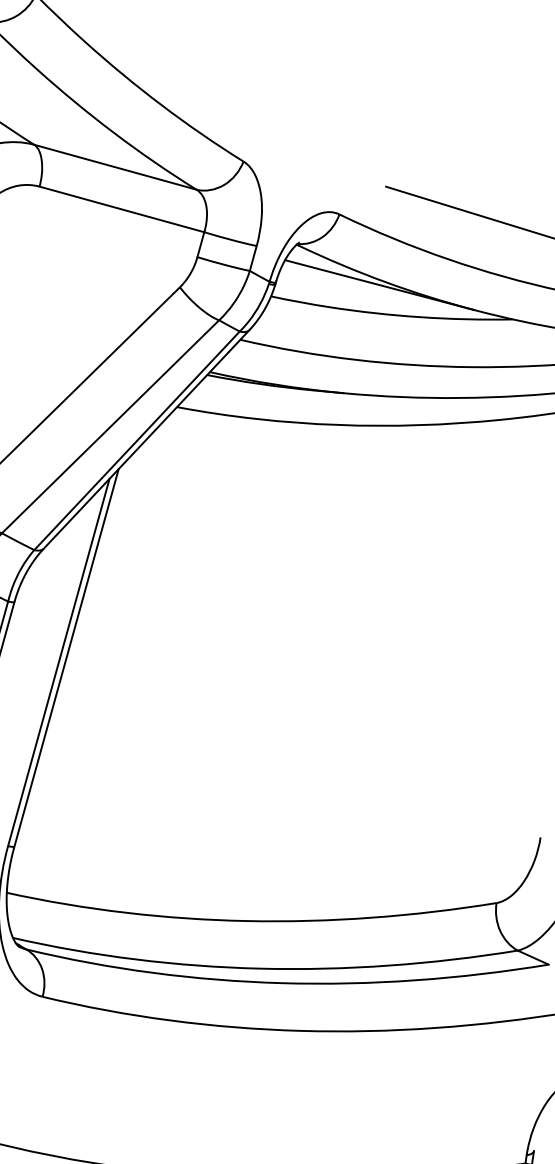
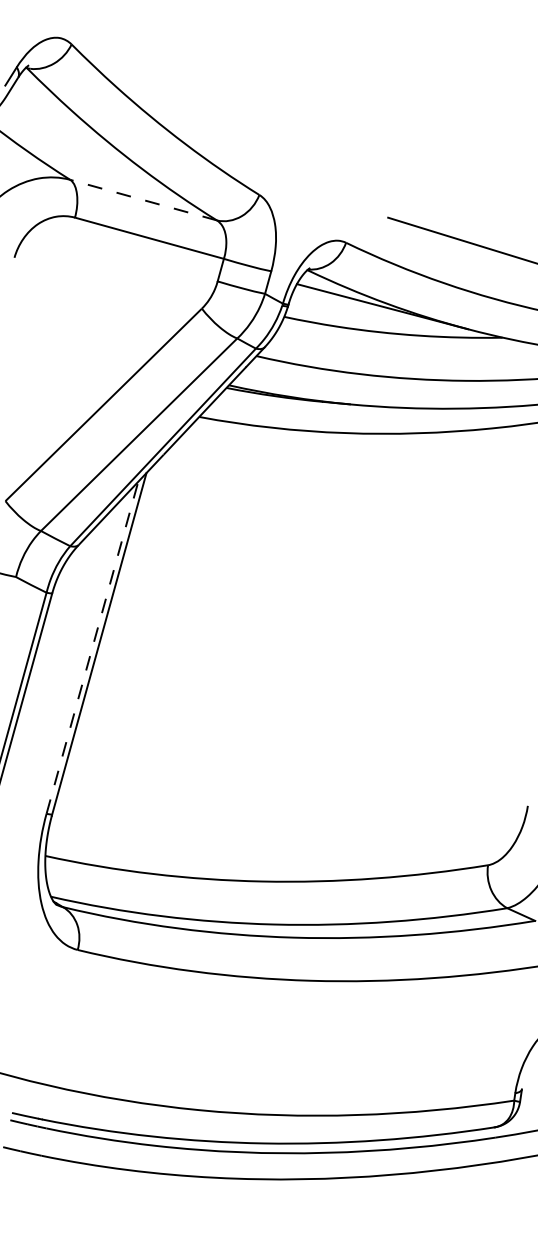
line: (115, 167) -> (143, 200), solid -> dashed
line: (58, 662) -> (92, 647), solid -> dashed

